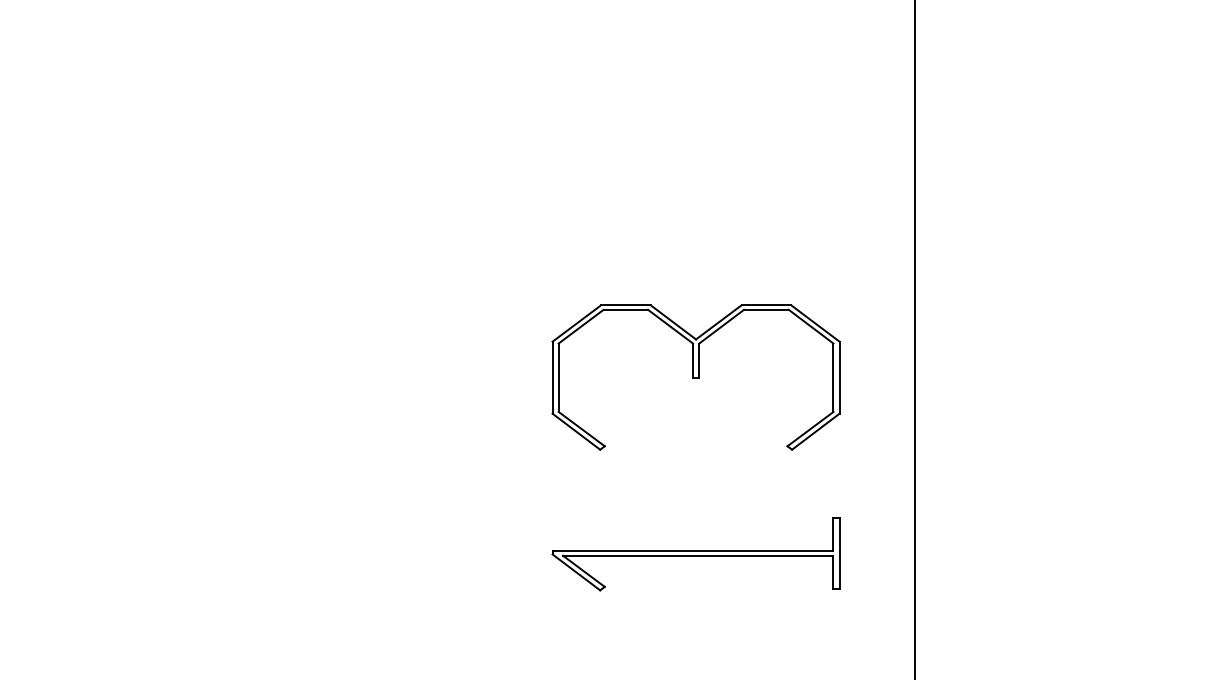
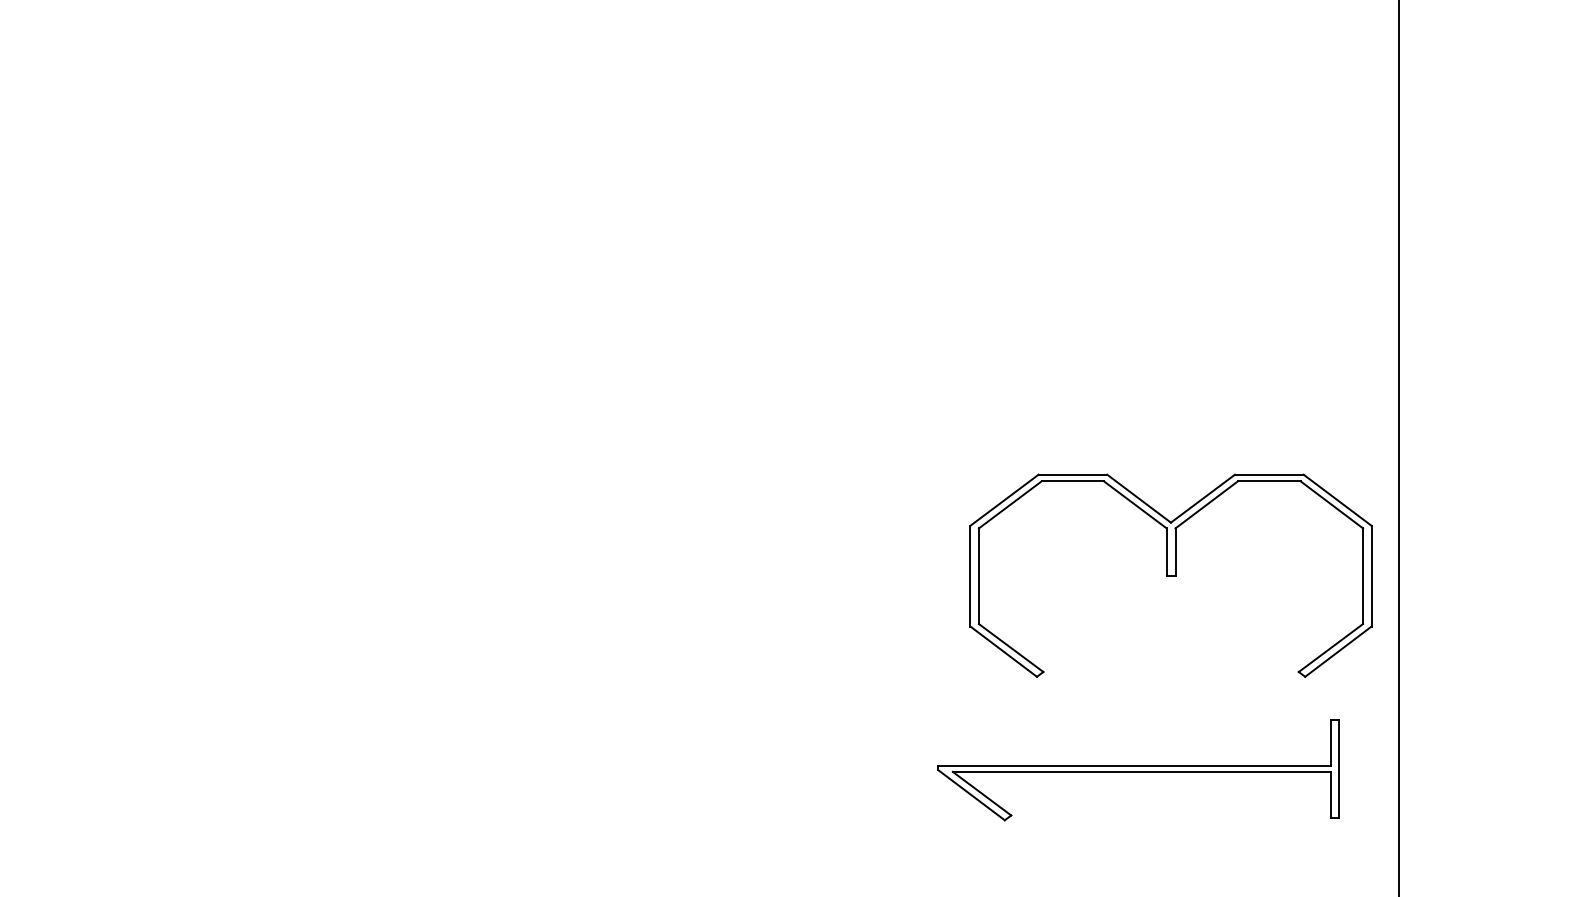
part: (695, 377) -> (1170, 575), moved
part: (695, 554) -> (1138, 770), moved

